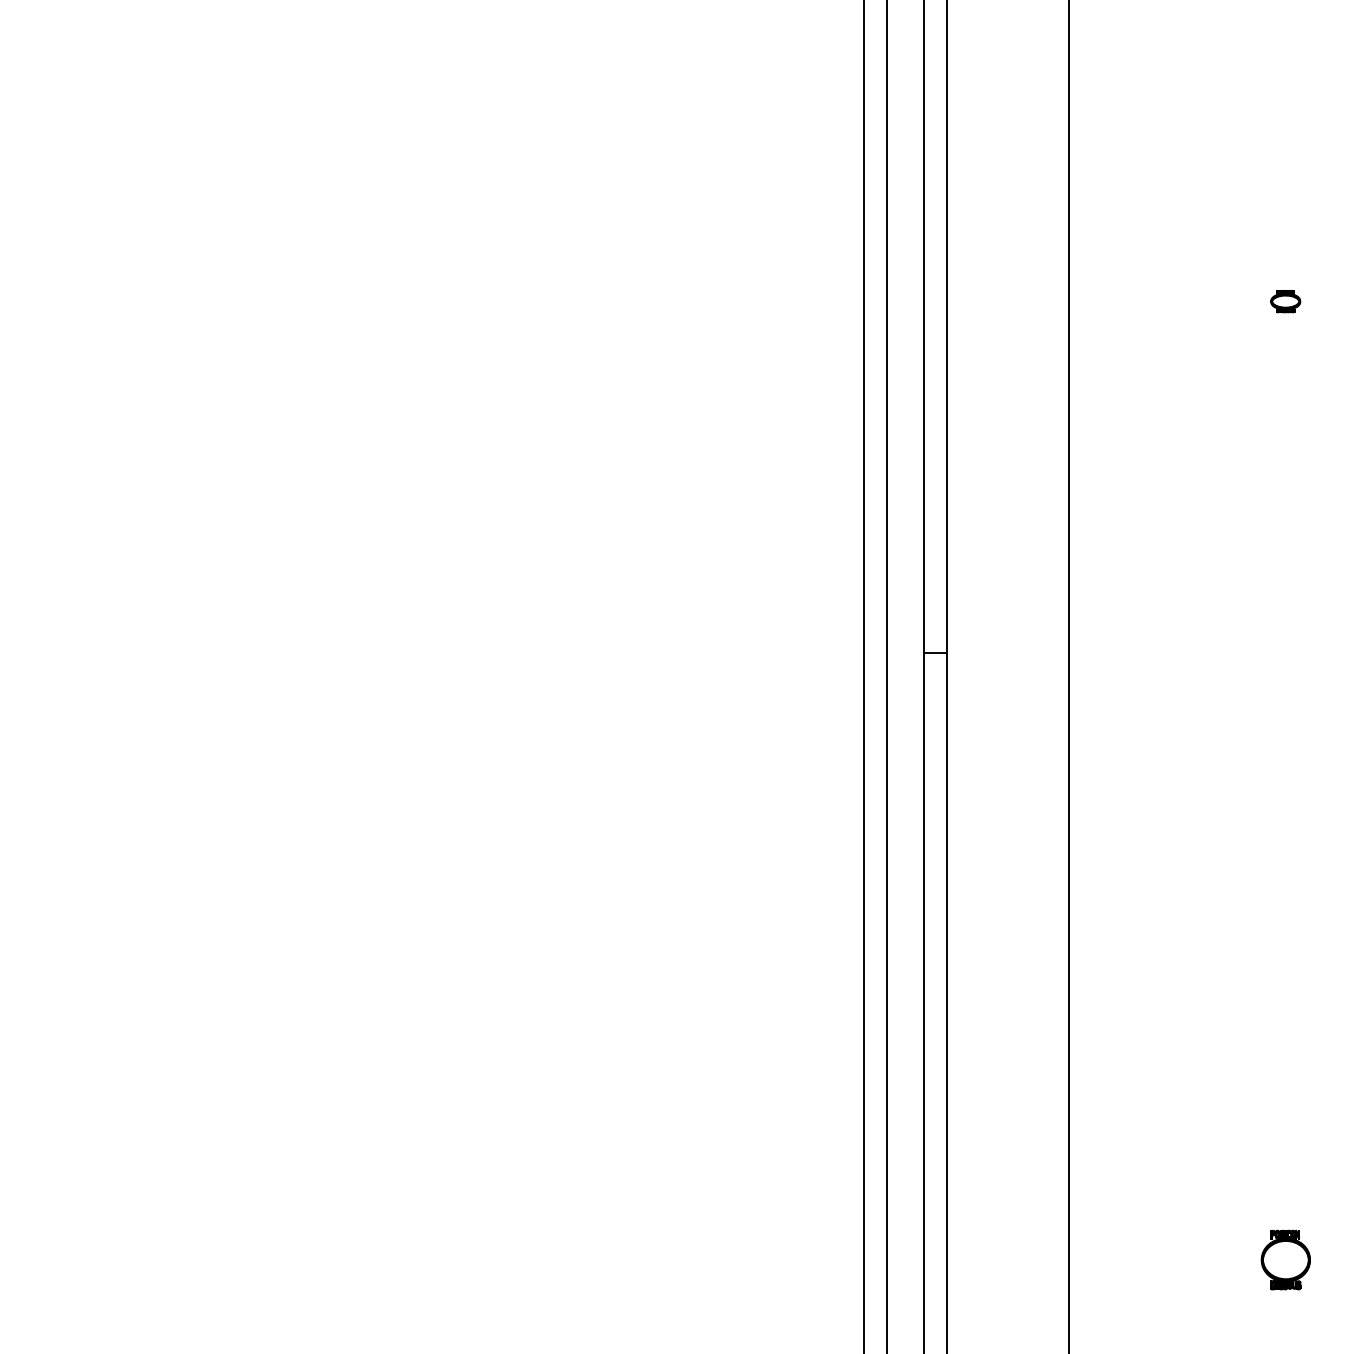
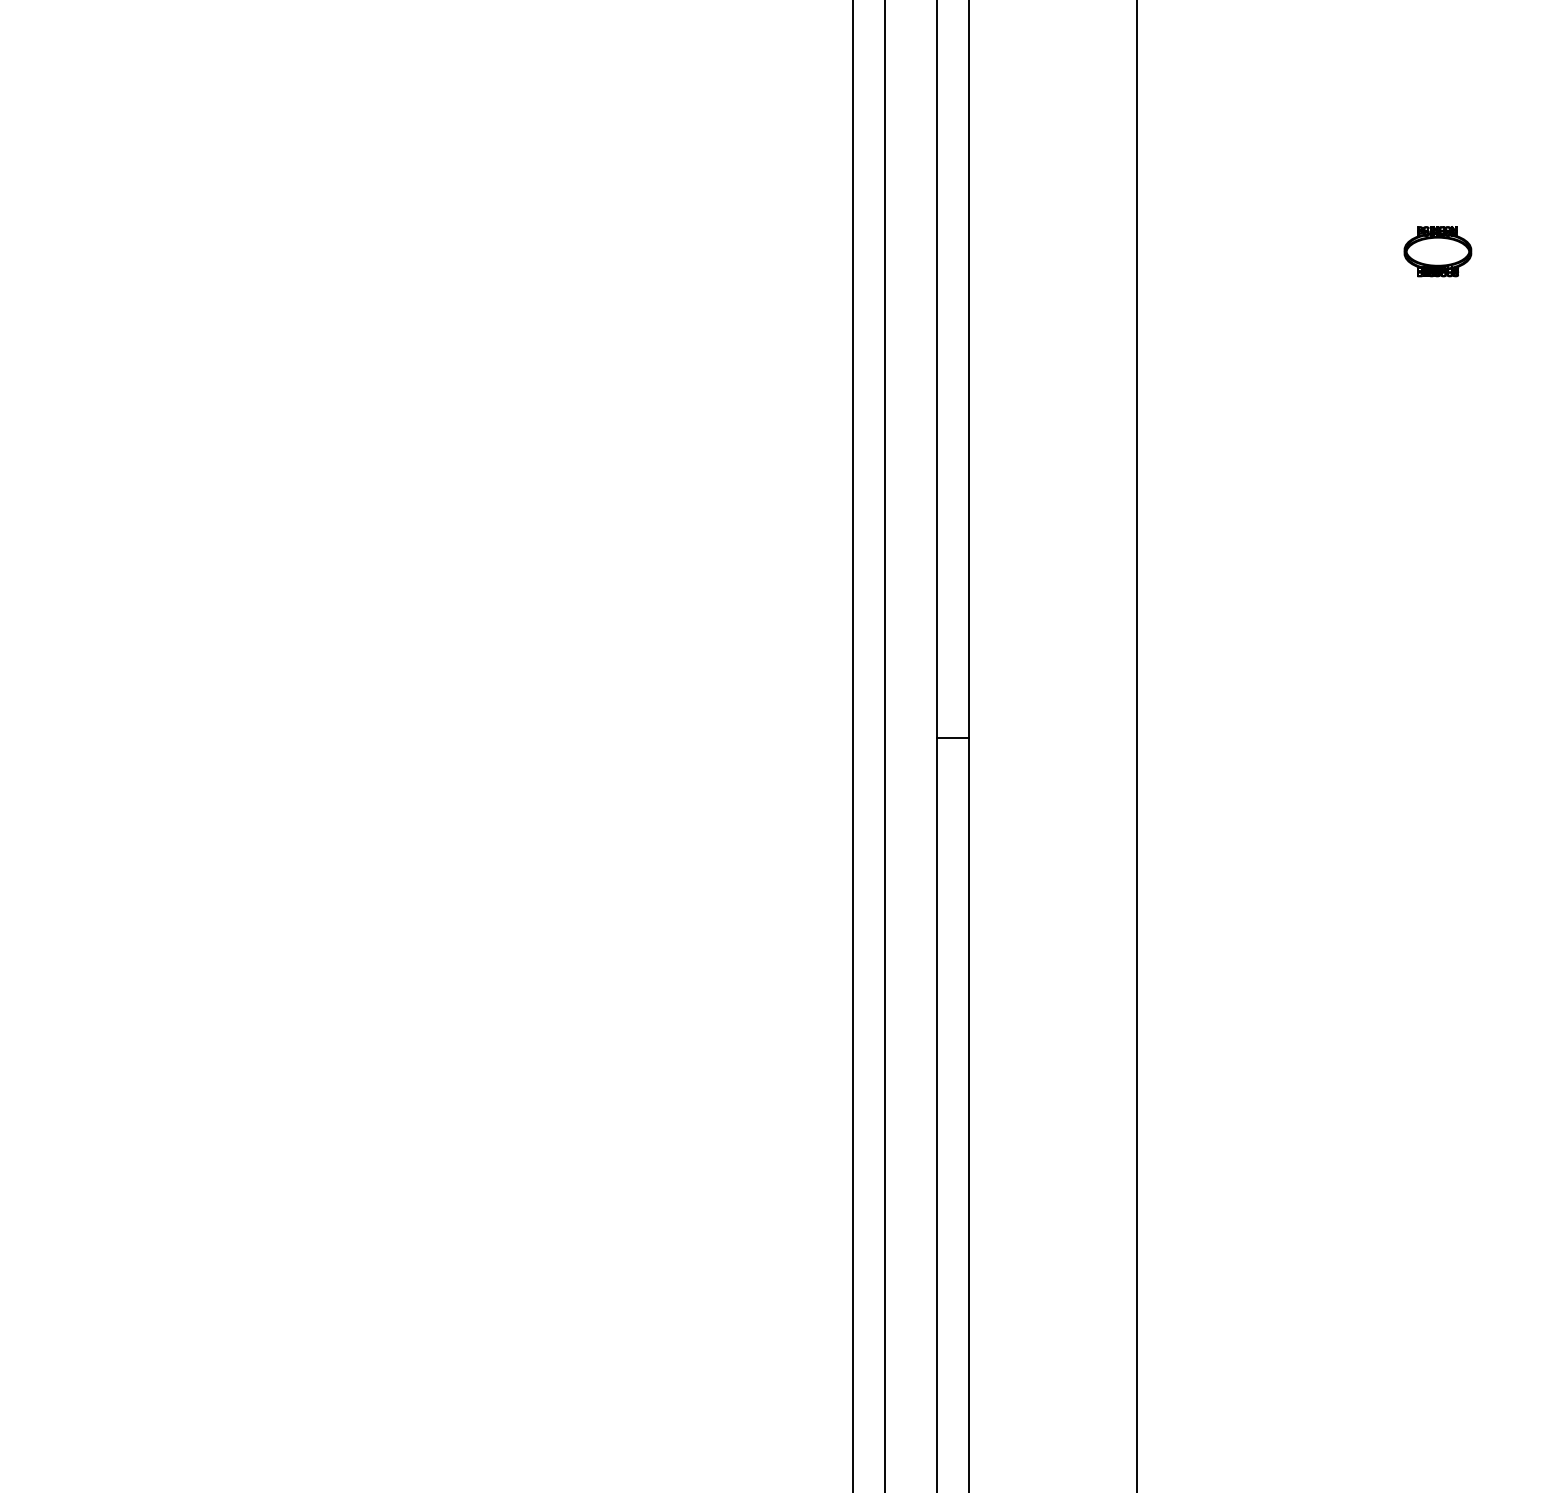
part: (1285, 301) -> (1437, 251), size x1.67

